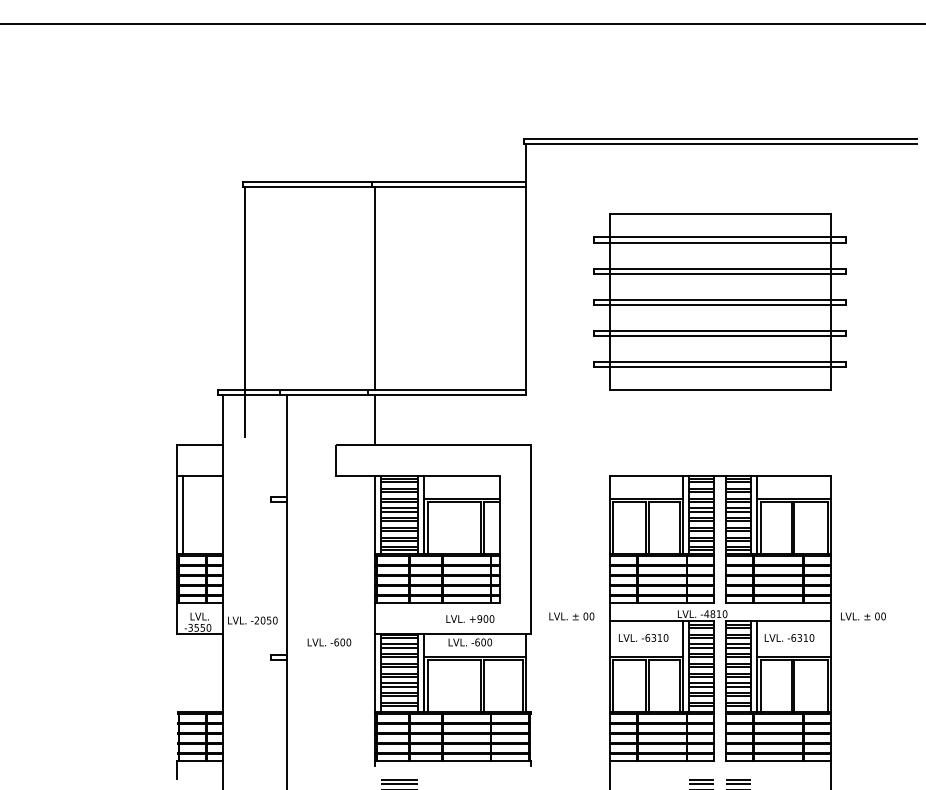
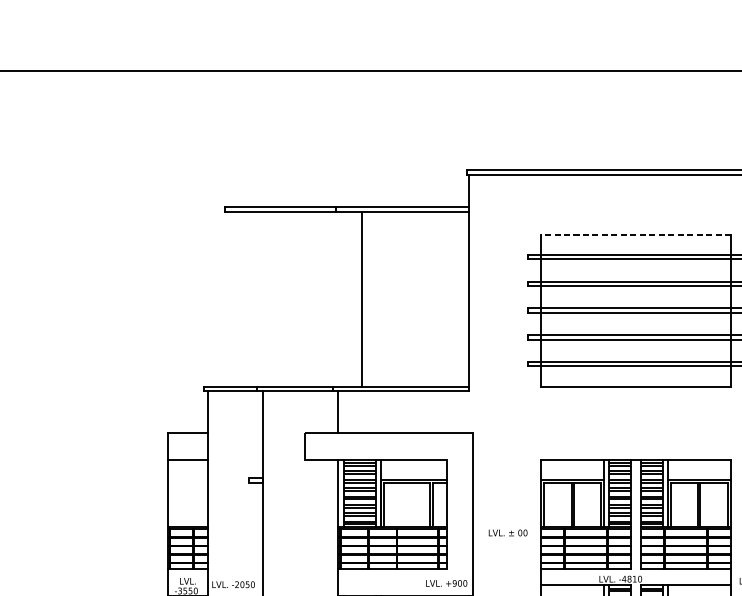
line: (719, 214) -> (635, 235), solid -> dashed
line: (374, 288) -> (362, 298), moved
line: (245, 311) -> (227, 318), removed
line: (182, 514) -> (173, 493), removed
text: (571, 616) -> (507, 533), moved
text: (470, 618) -> (446, 582), moved

